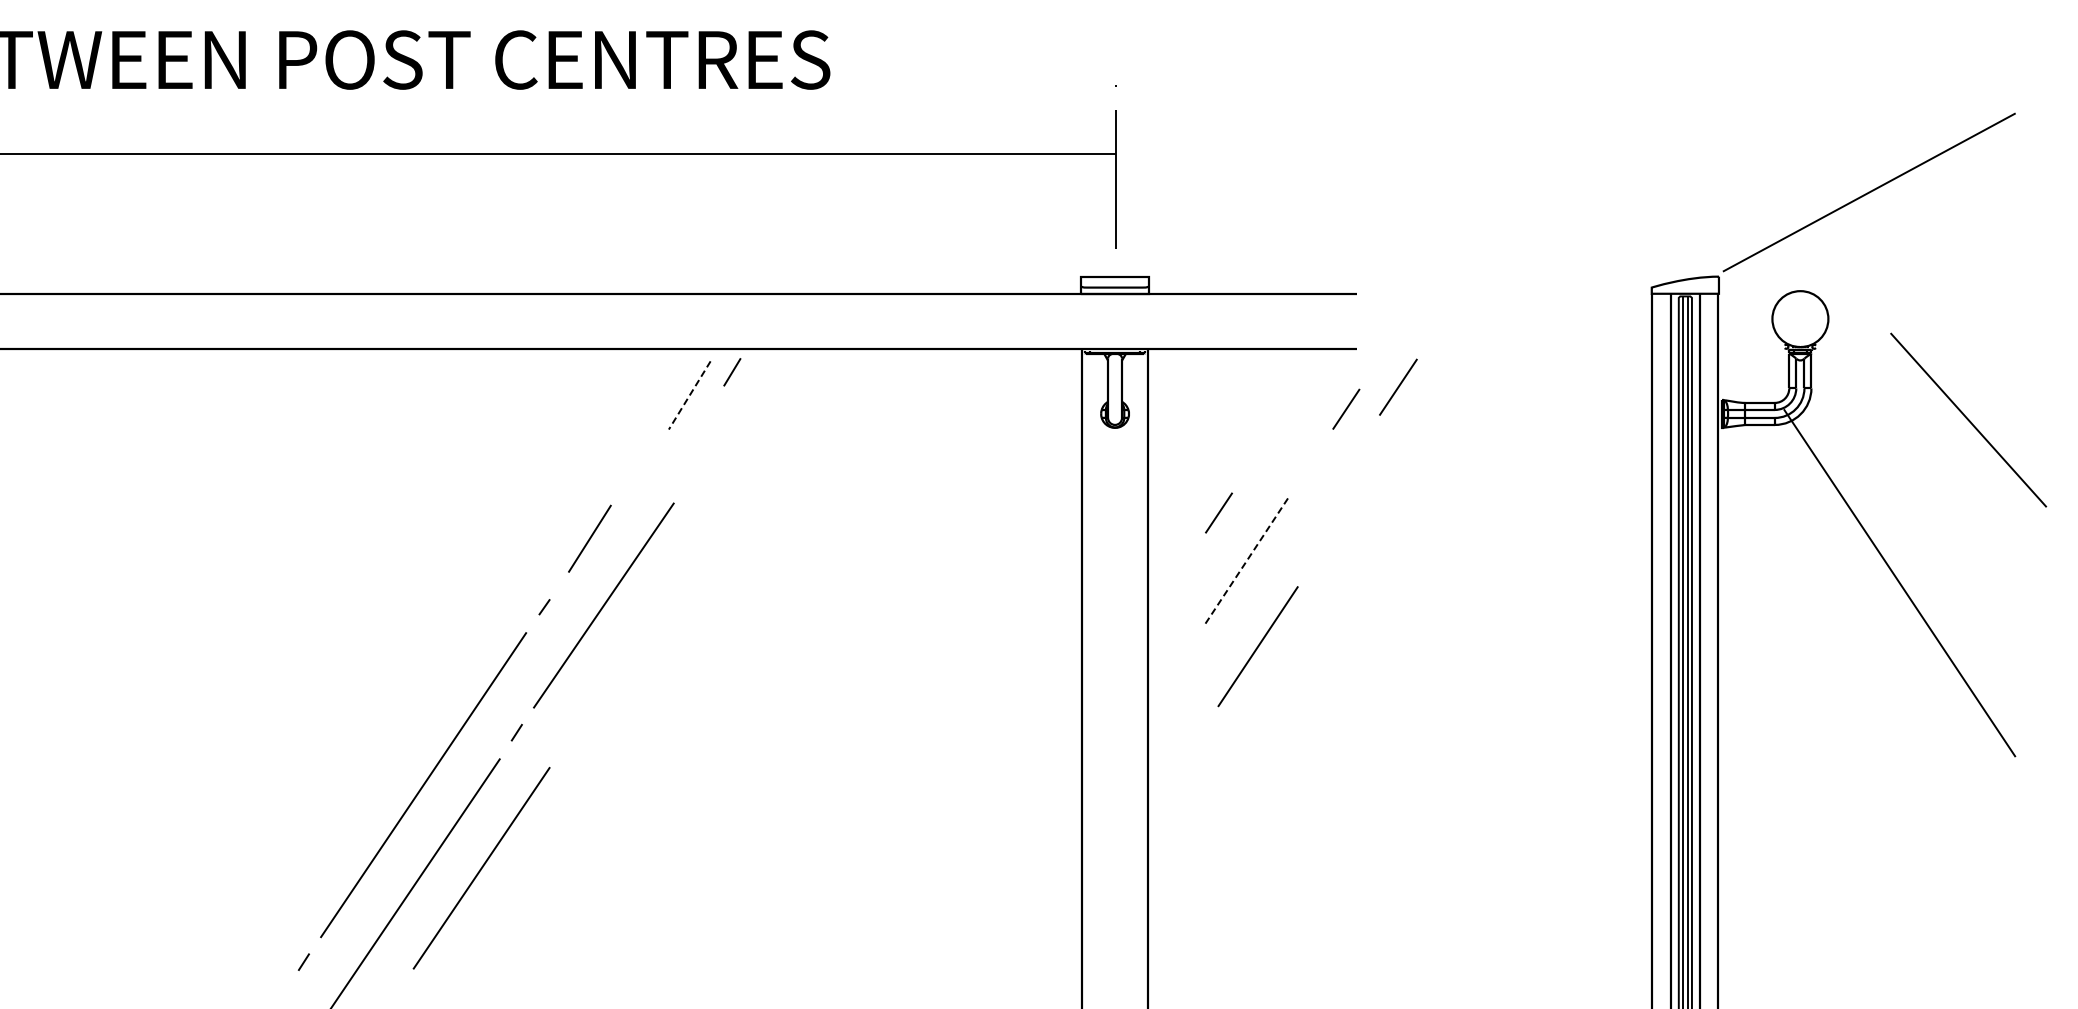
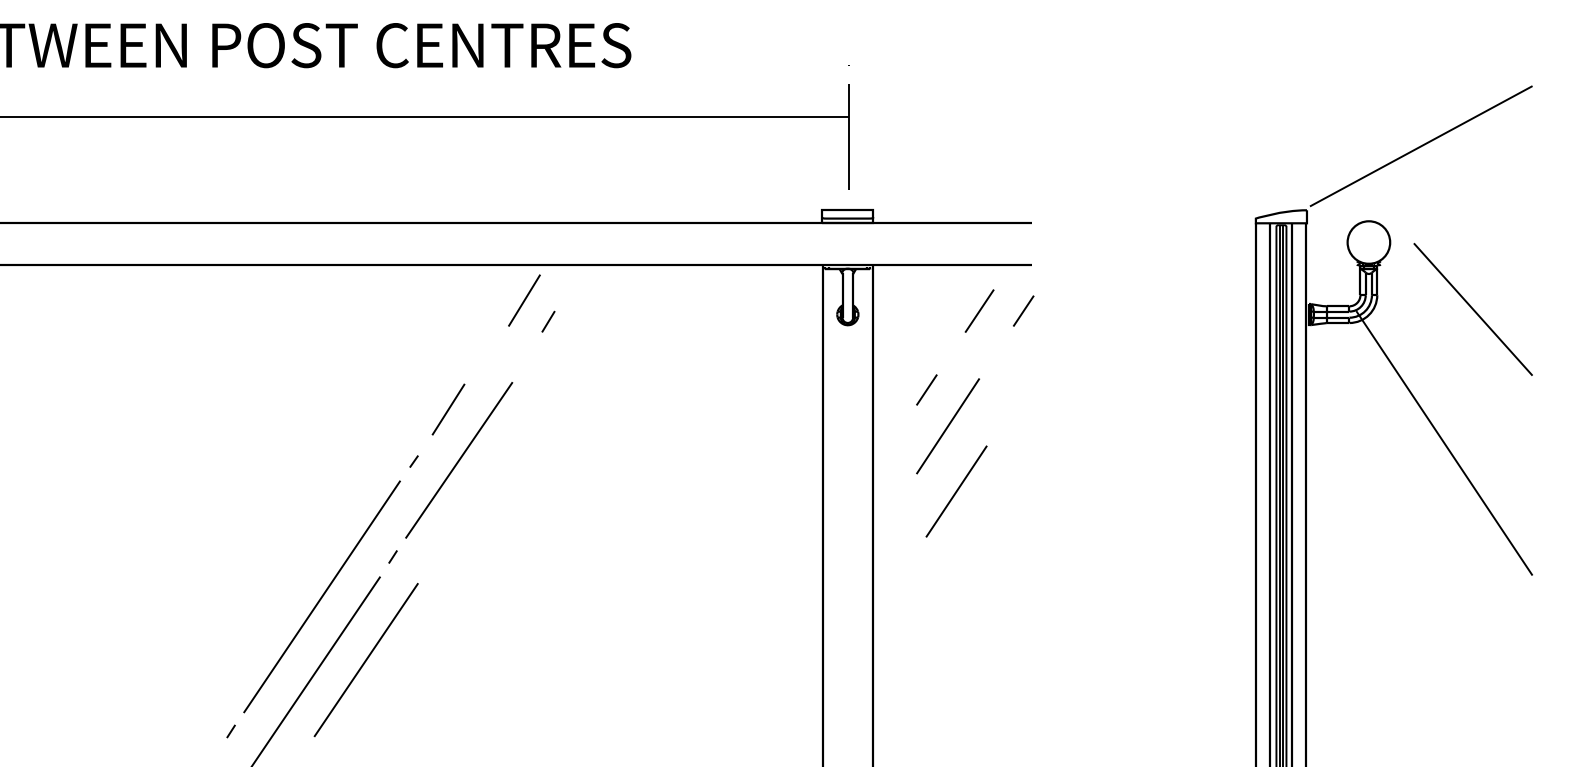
line: (732, 372) -> (548, 321), moved
line: (1398, 386) -> (979, 310), moved
line: (689, 395) -> (524, 300), dashed -> solid
line: (1968, 419) -> (1473, 308), moved
line: (1247, 560) -> (948, 426), dashed -> solid

